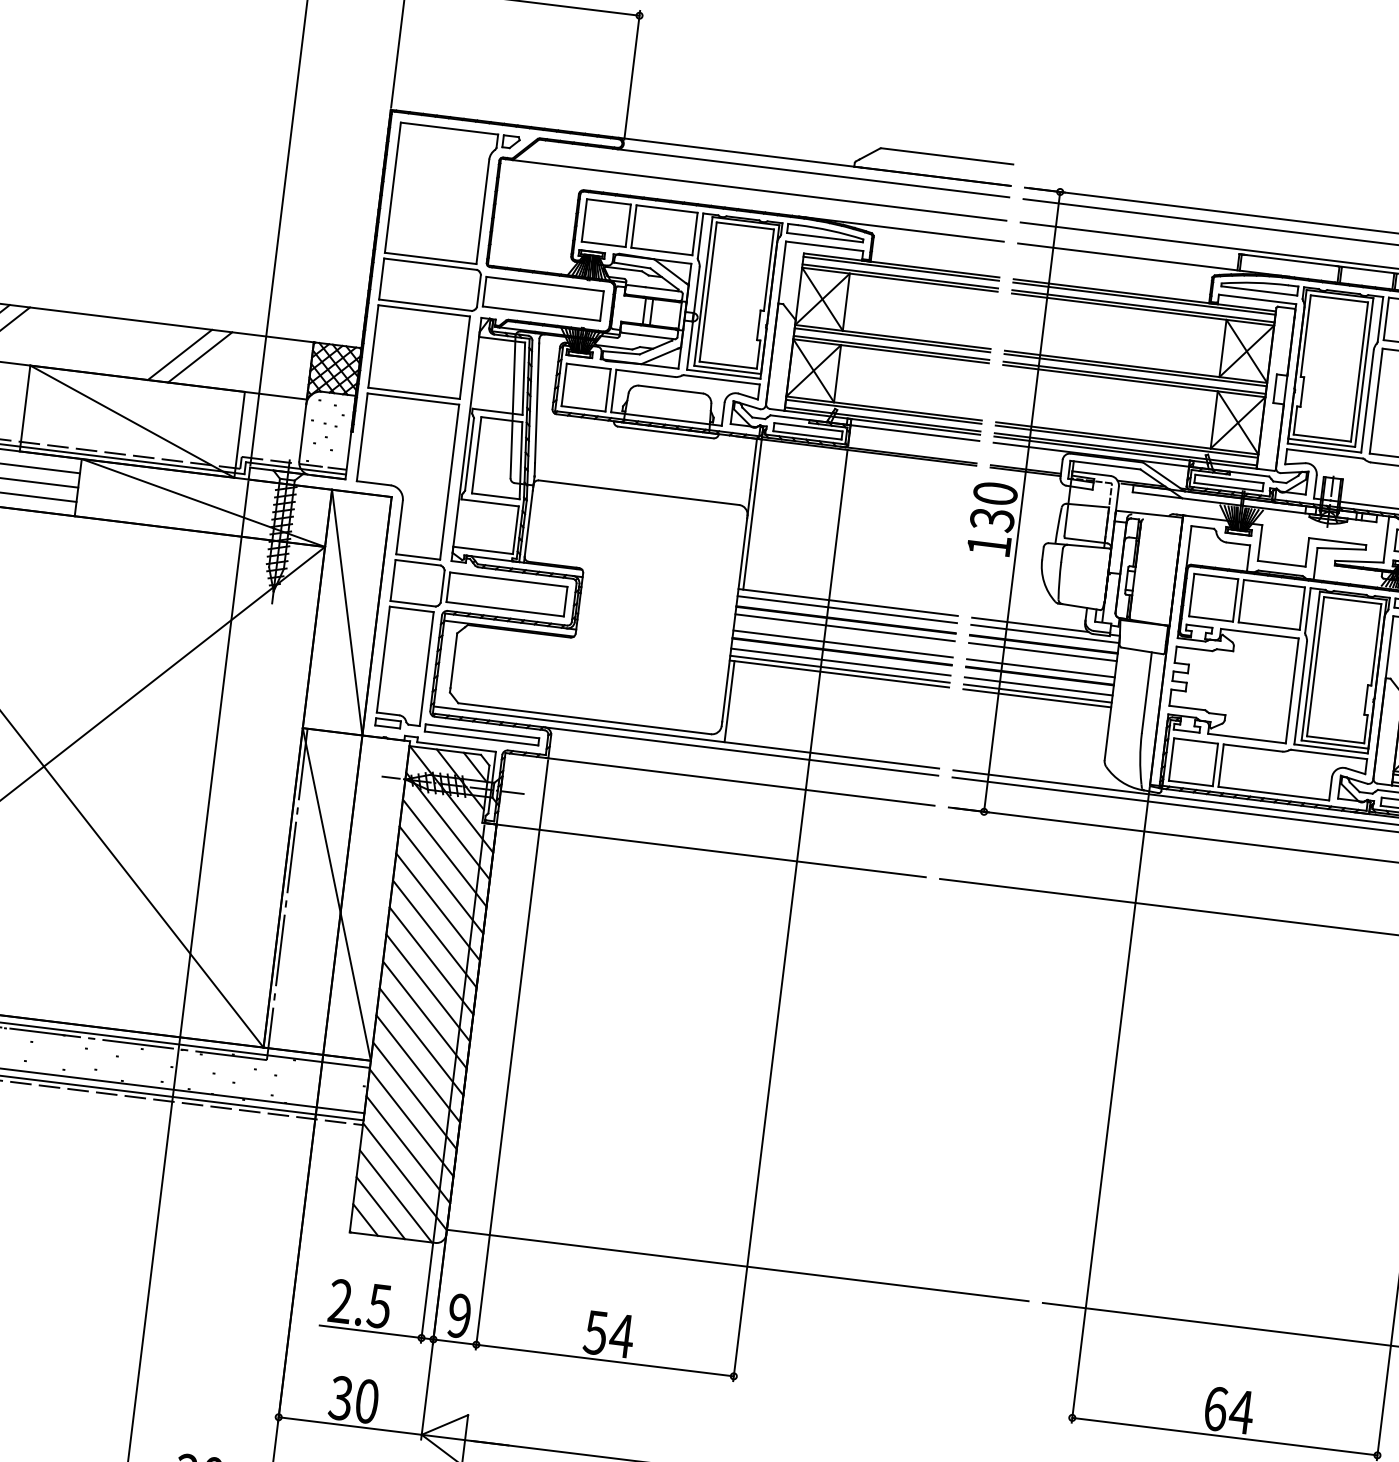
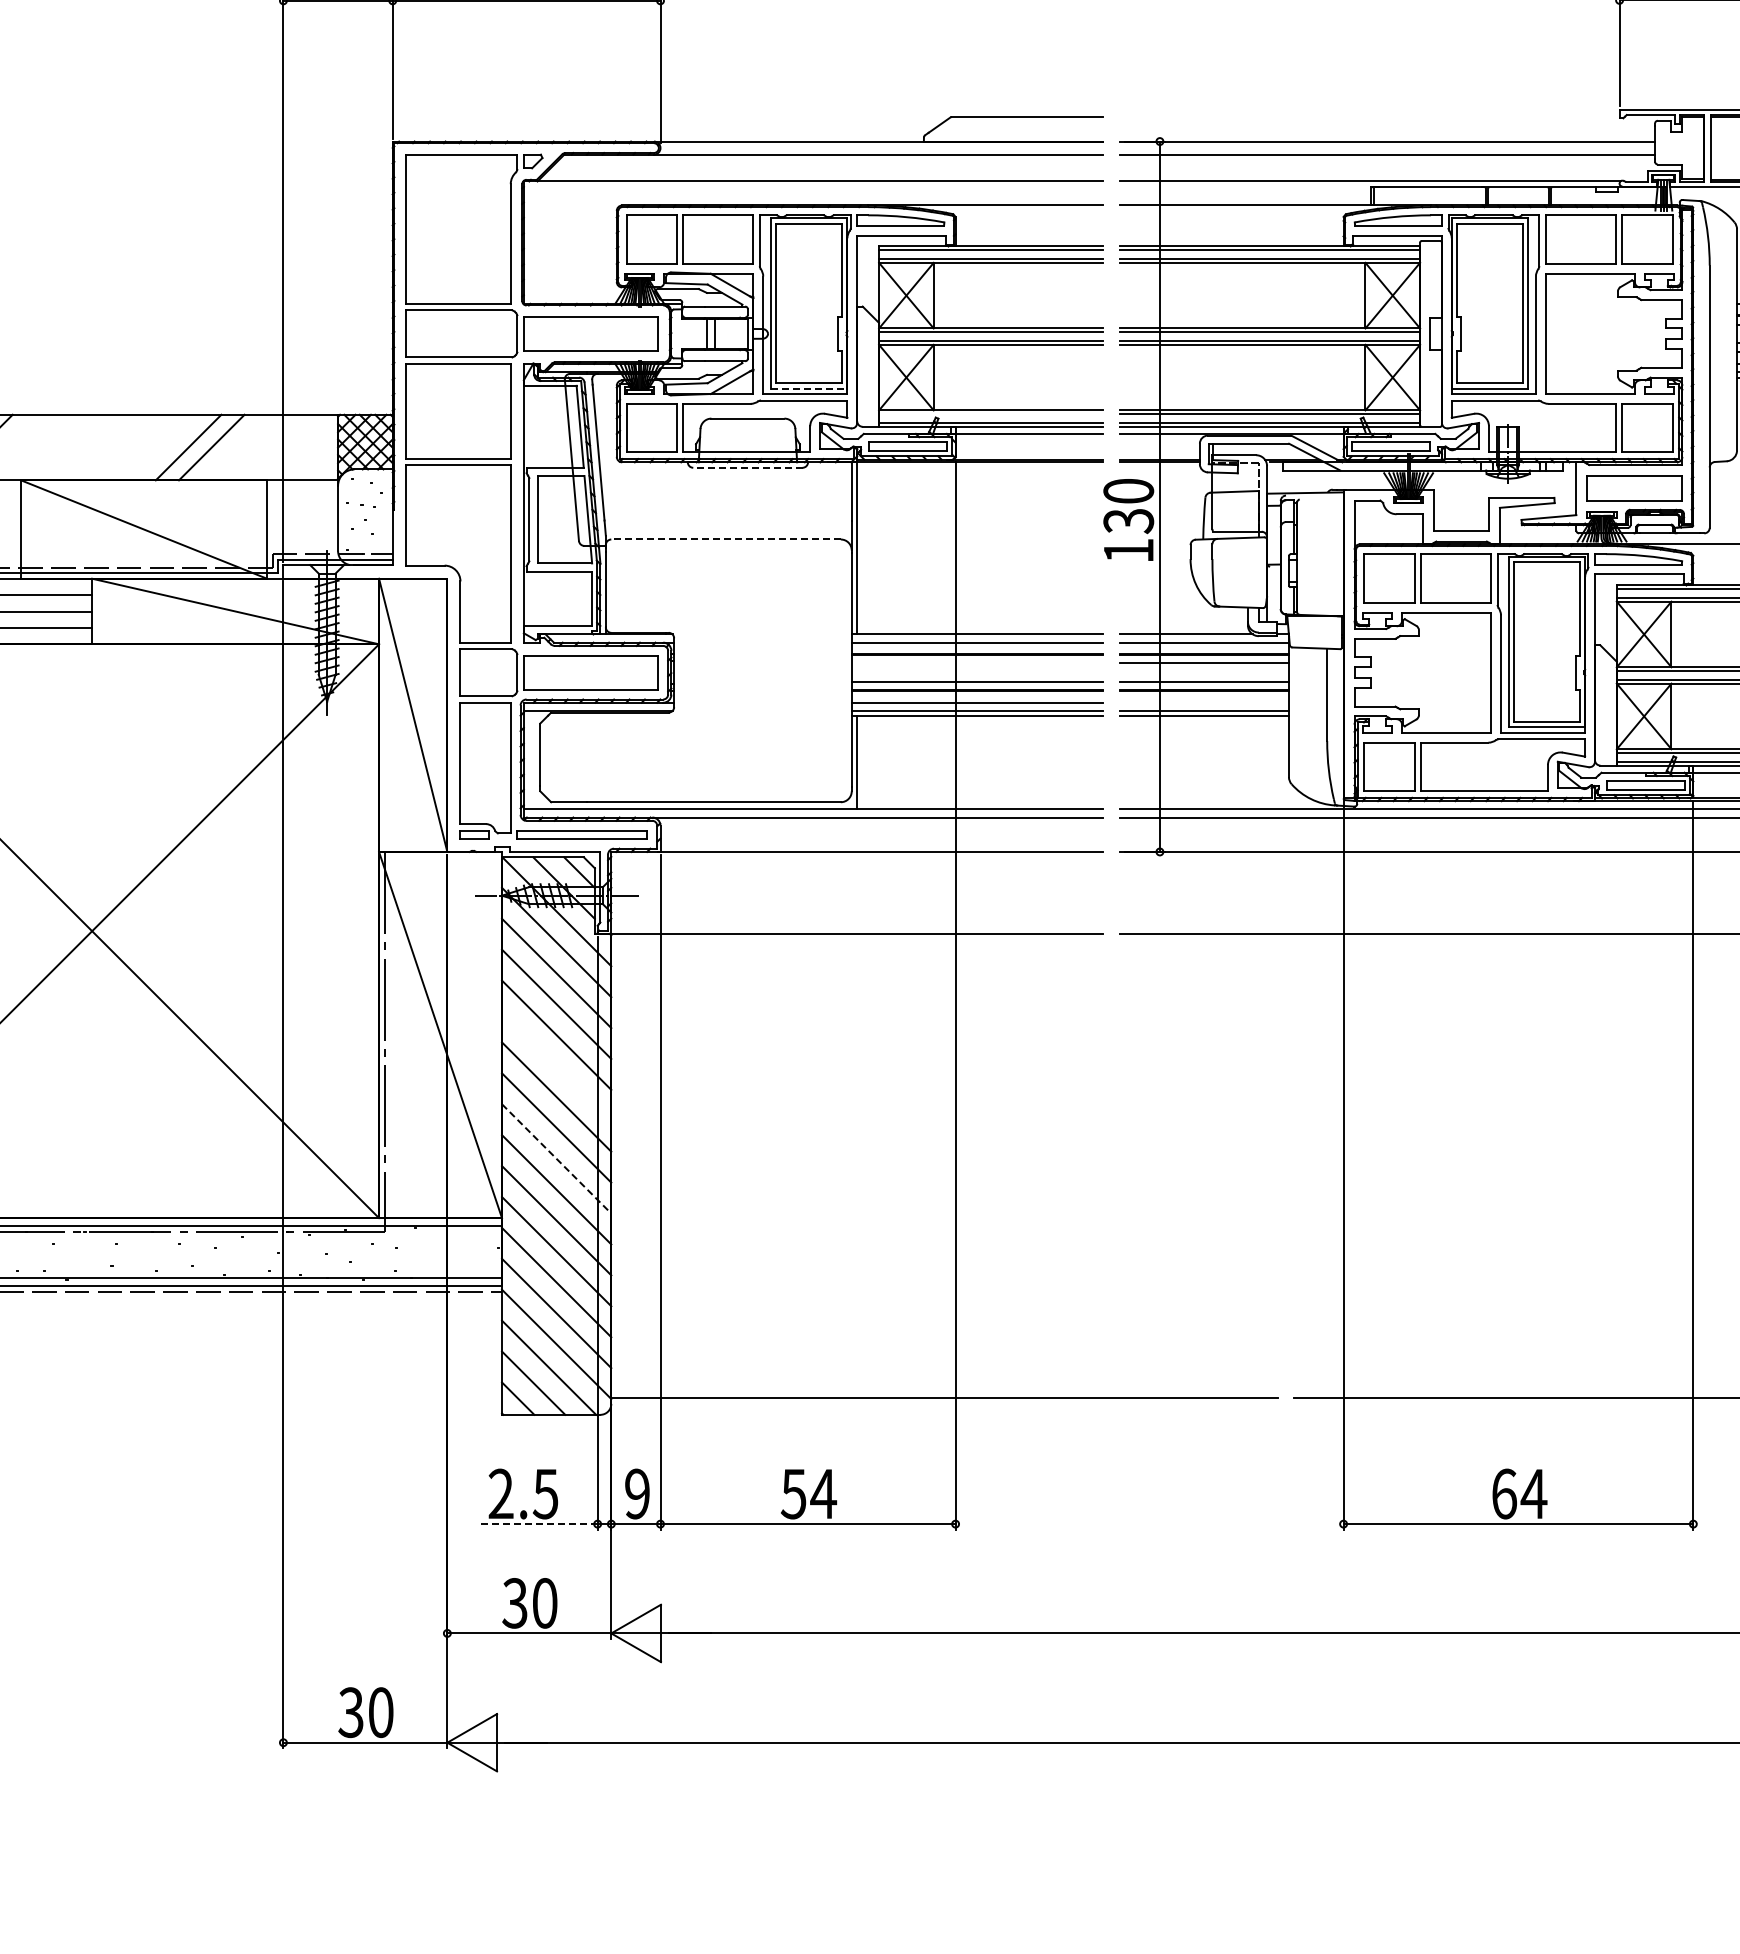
line: (728, 369) -> (809, 388), solid -> dashed
line: (884, 412) -> (991, 414), removed
line: (665, 432) -> (747, 467), solid -> dashed
line: (639, 492) -> (726, 539), solid -> dashed
line: (845, 627) -> (977, 663), removed
line: (1038, 686) -> (1203, 702), removed
line: (434, 933) -> (556, 1065), removed
line: (425, 1015) -> (557, 1159), solid -> dashed
line: (369, 1331) -> (538, 1524), solid -> dashed

